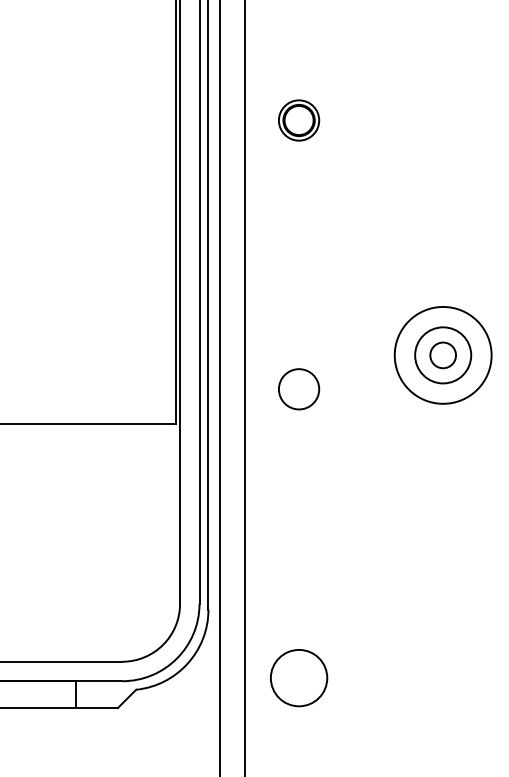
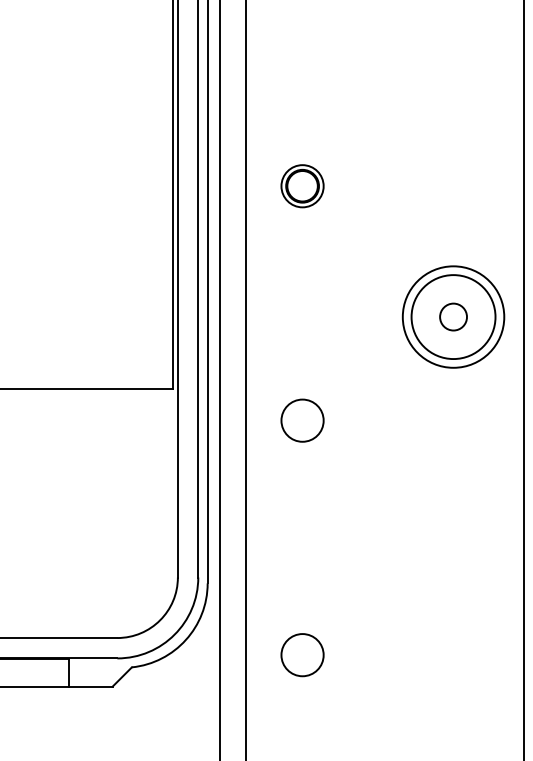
part: (299, 120) -> (303, 186), moved
circle: (443, 355) -> (453, 317), size x1.43
circle: (299, 389) -> (303, 420), moved
circle: (298, 677) -> (301, 654), size x0.71

